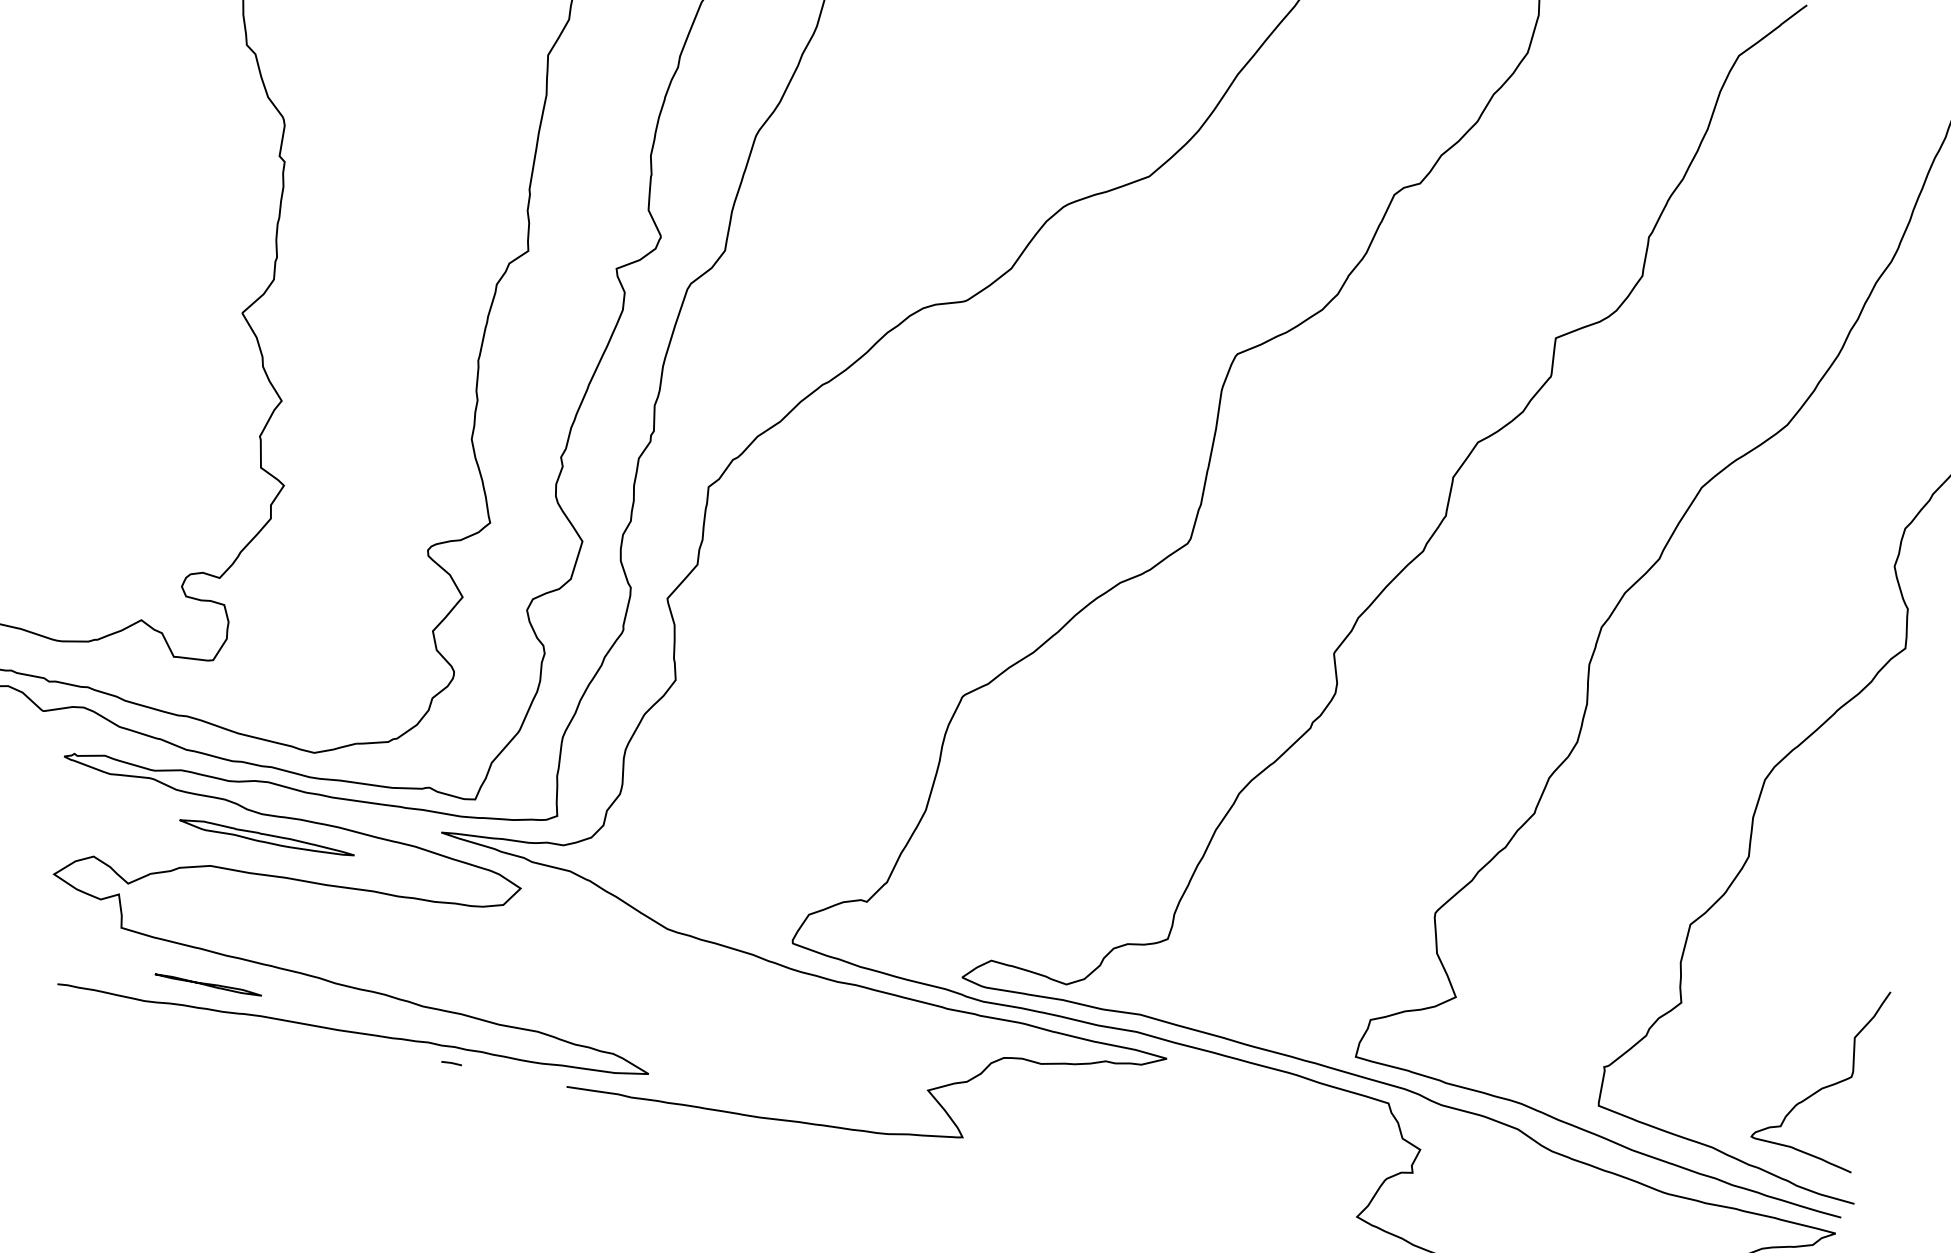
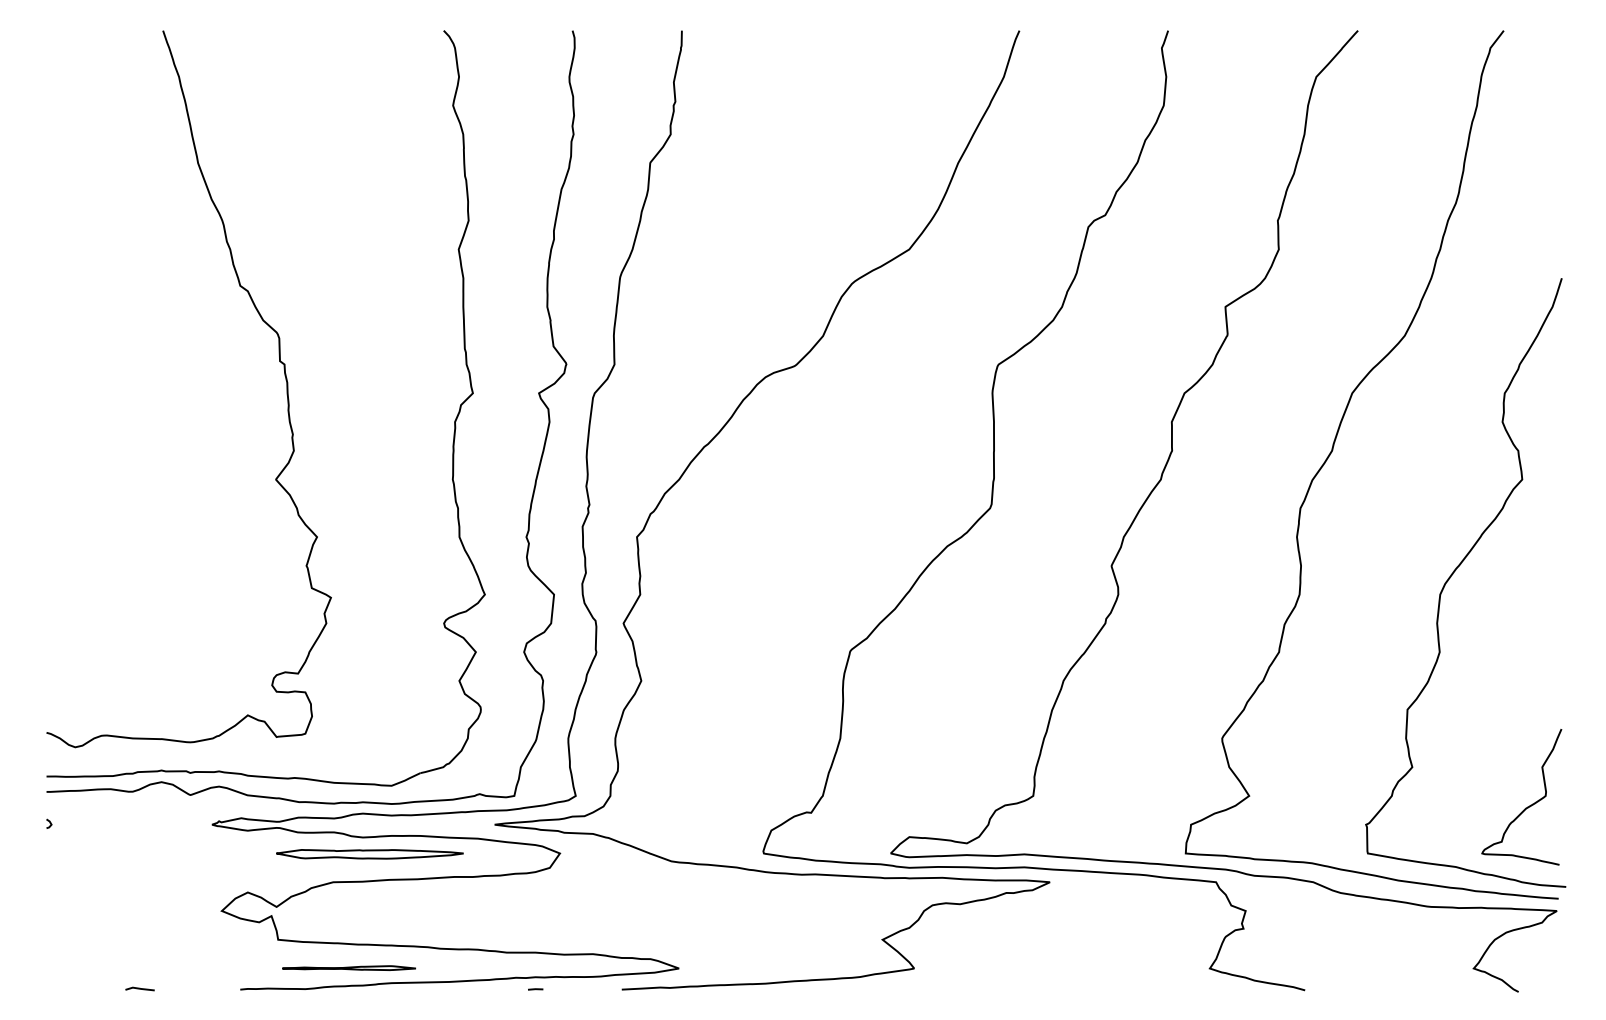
part: (266, 838) -> (369, 854), size x1.43
part: (207, 983) -> (348, 967), size x1.67

